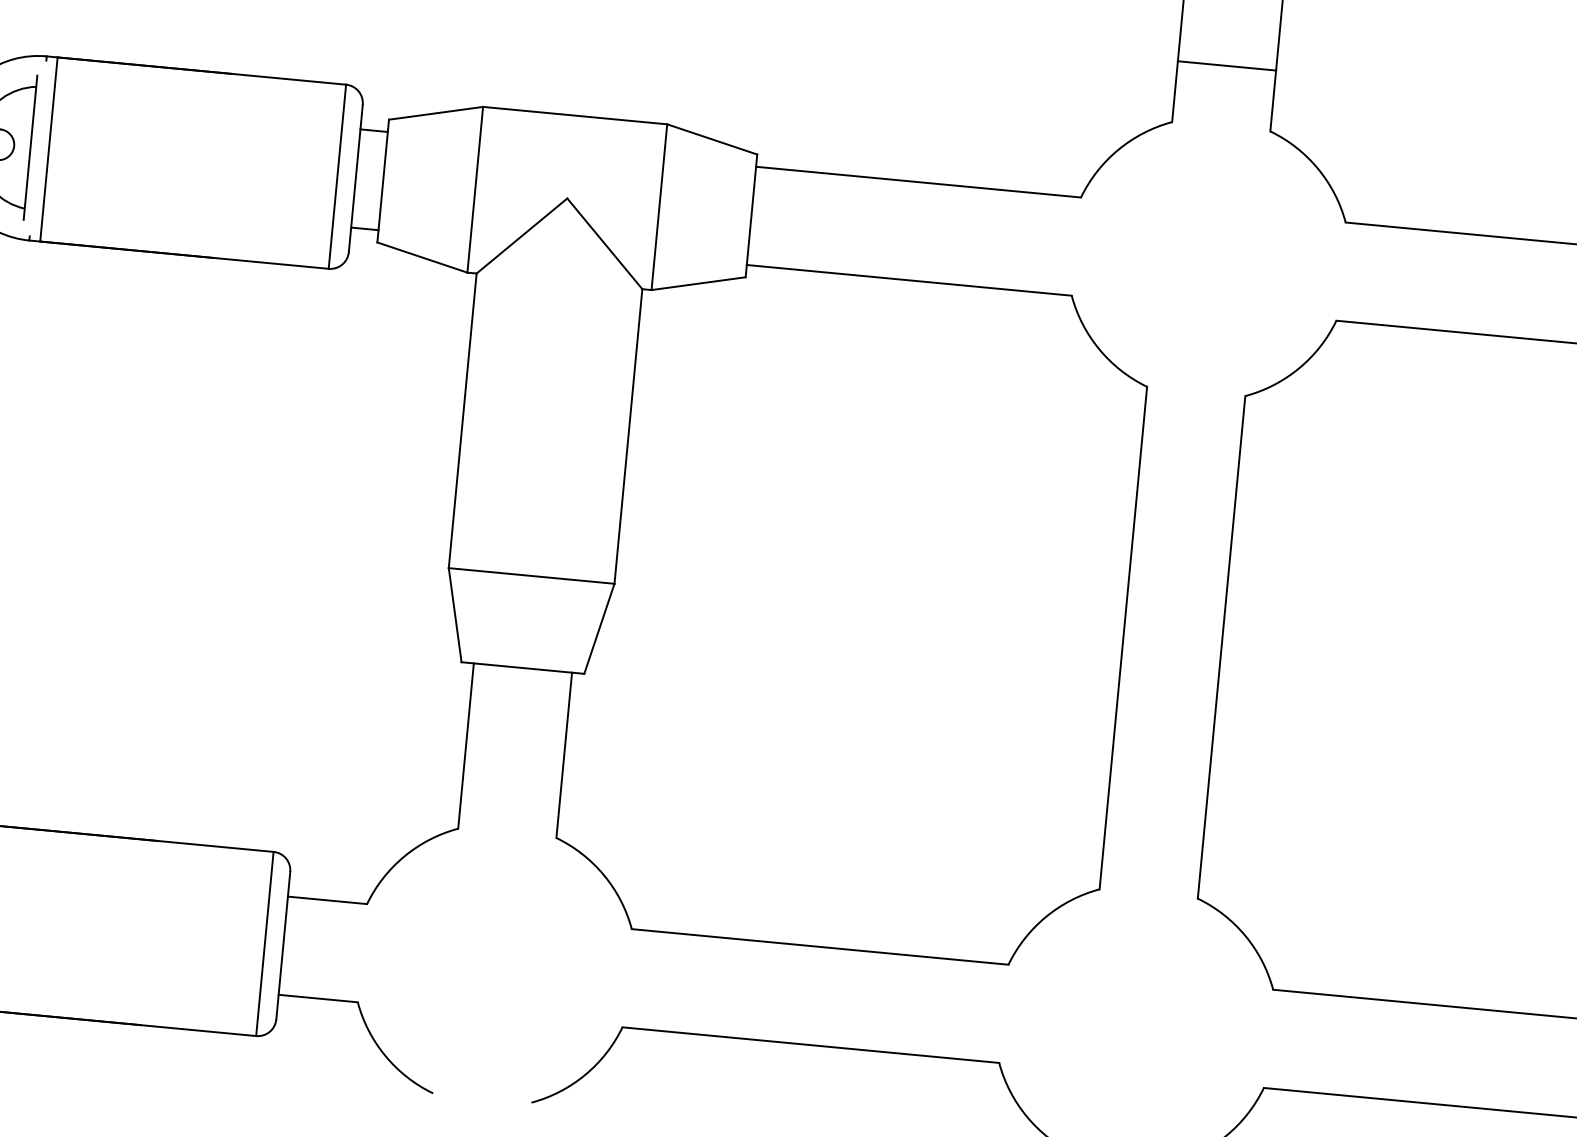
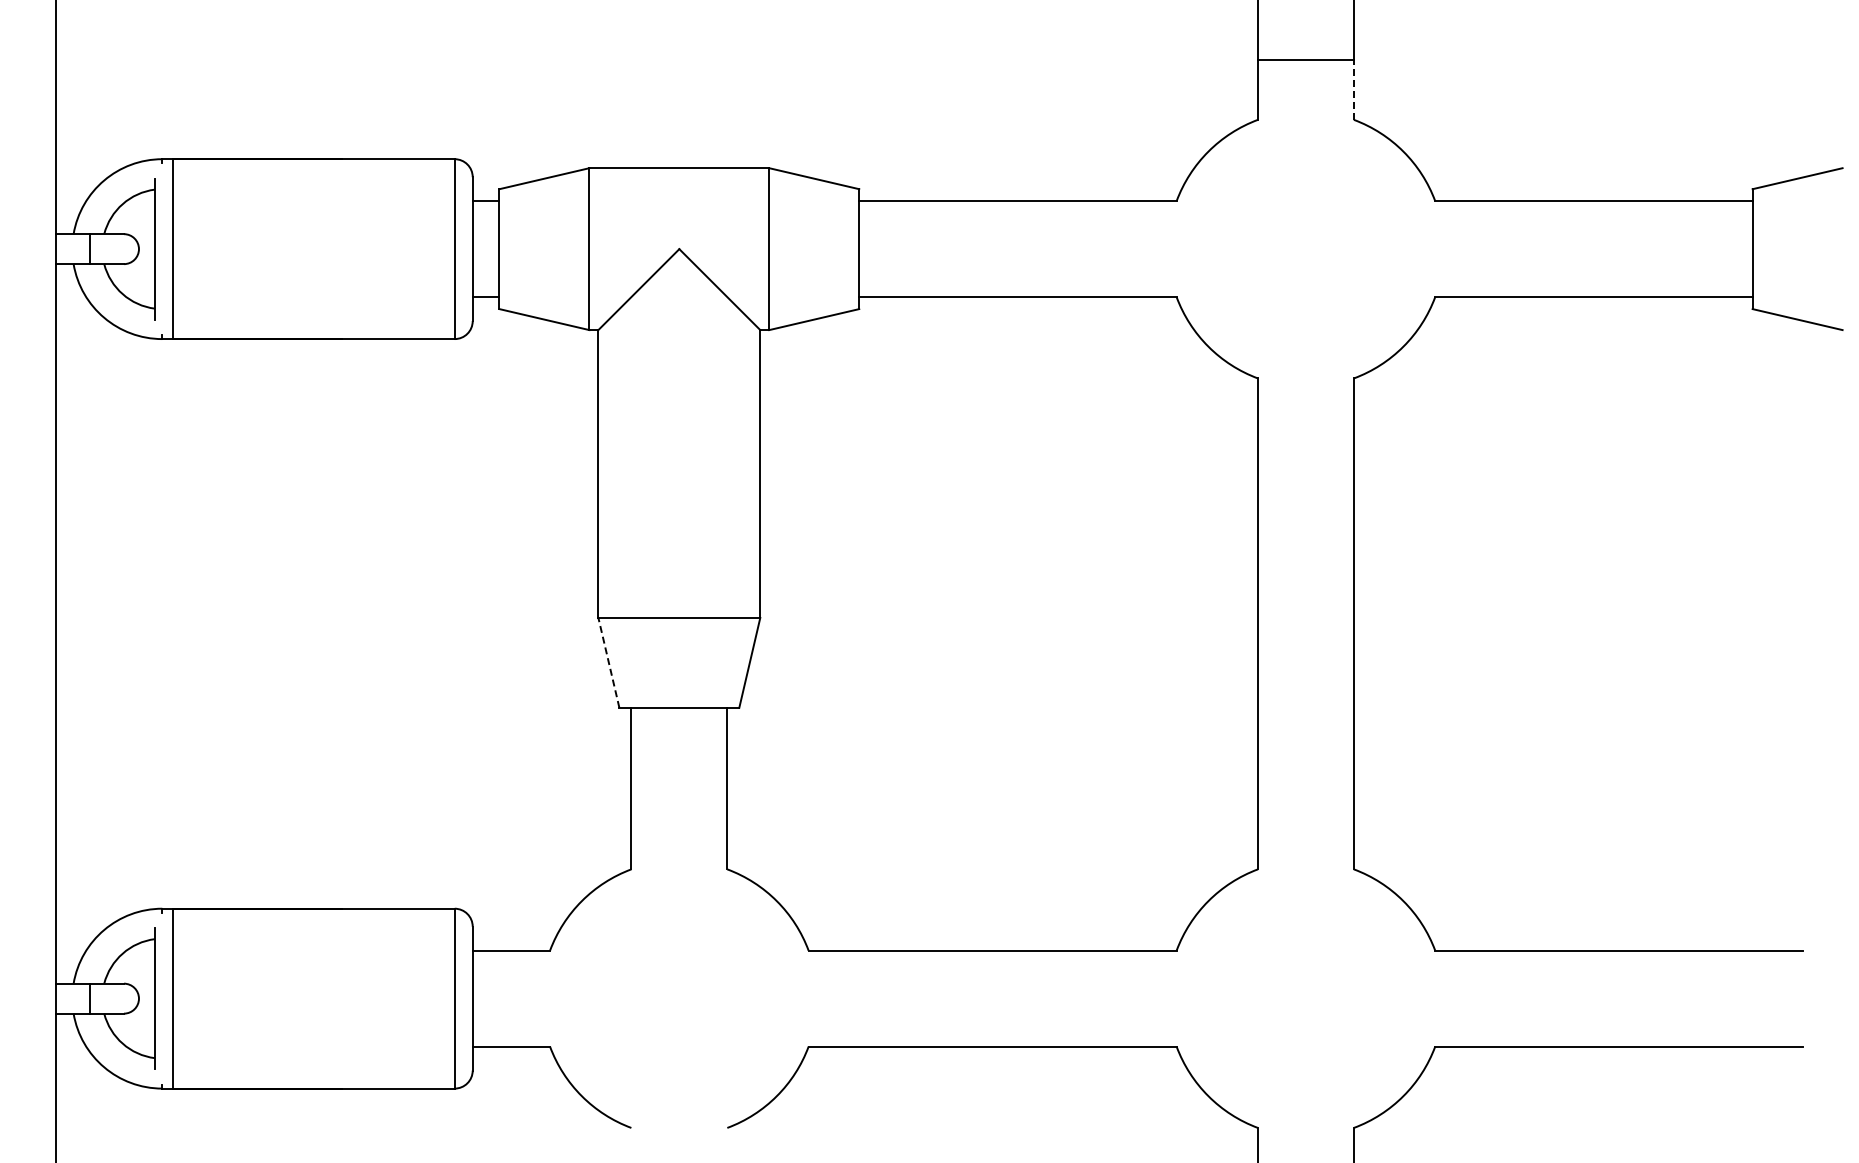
line: (1272, 101) -> (1353, 90), solid -> dashed
line: (454, 614) -> (608, 662), solid -> dashed

